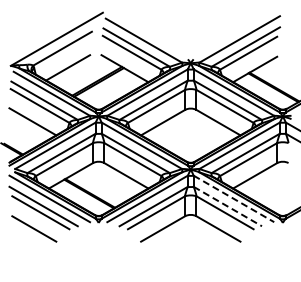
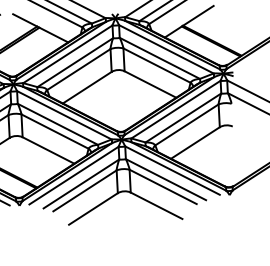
line: (233, 198) -> (171, 170), dashed -> solid
line: (228, 206) -> (166, 179), dashed -> solid

